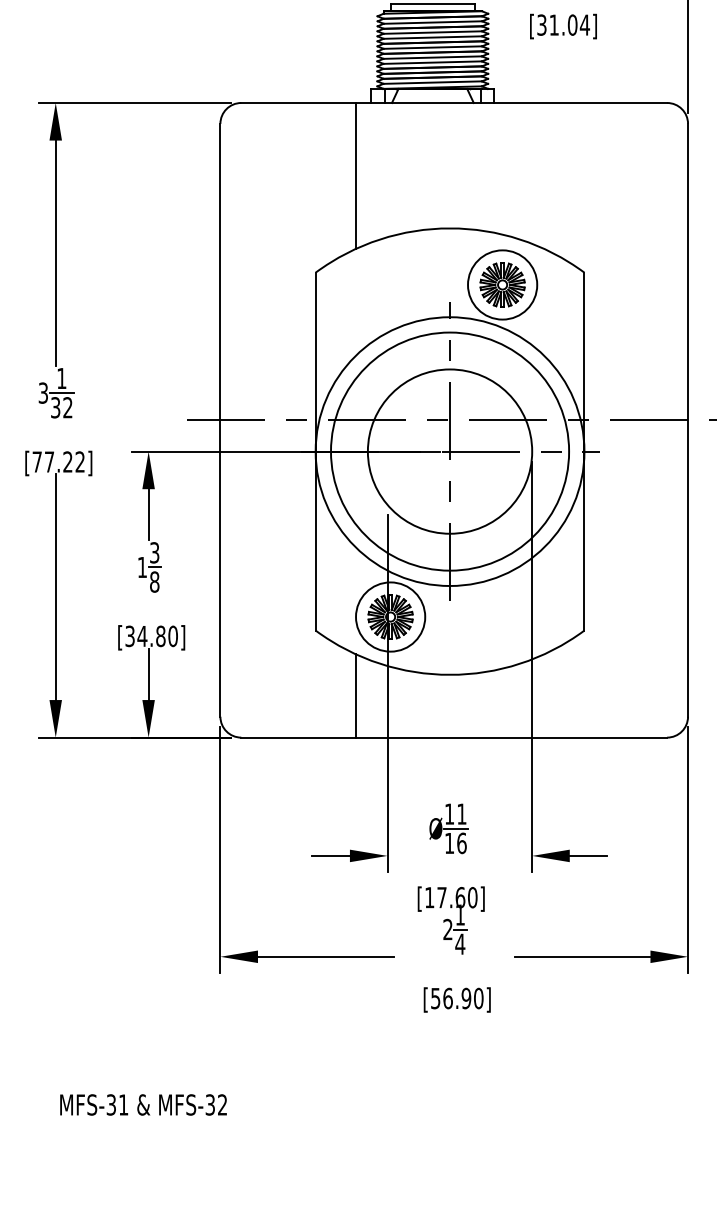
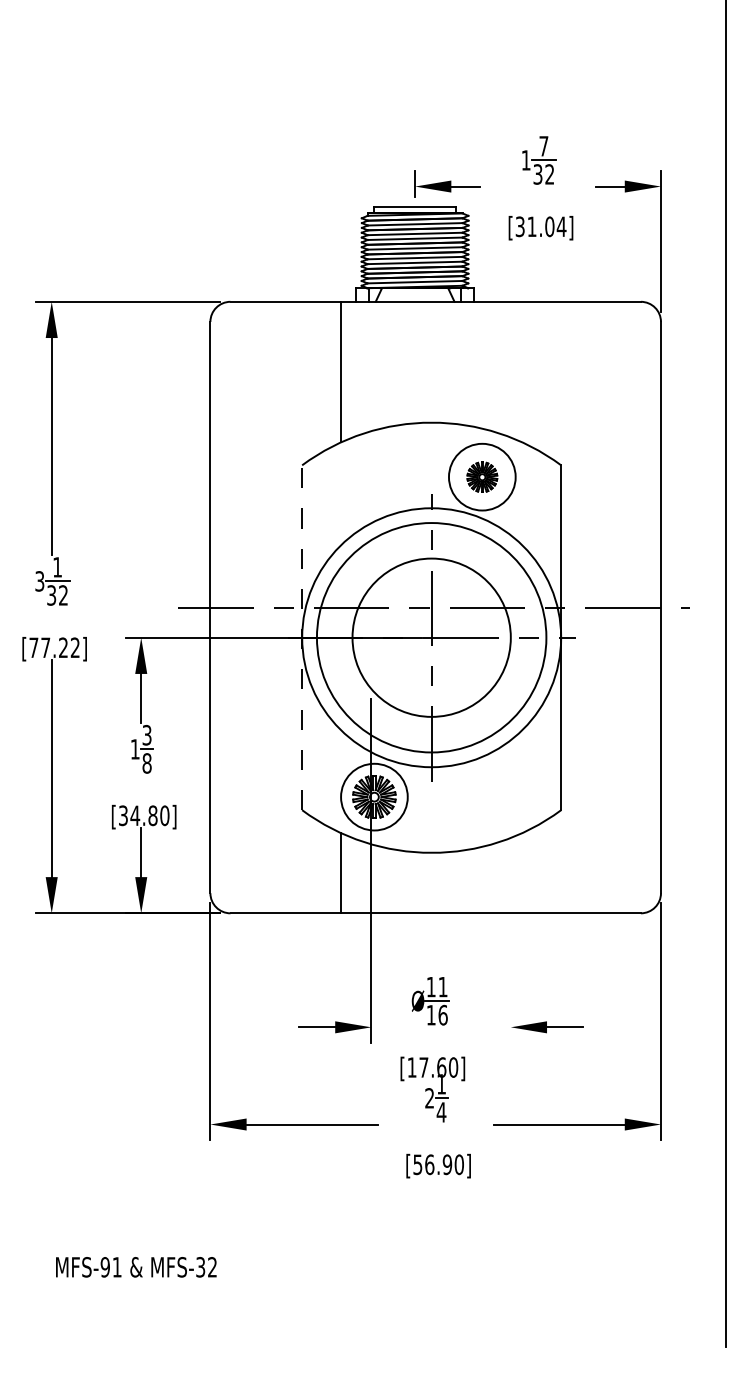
part: (502, 285) -> (482, 477), size x0.7
line: (315, 451) -> (302, 637), solid -> dashed
line: (531, 667) -> (510, 845), removed
text: (110, 1105) -> (104, 1267), MFS-31 -> MFS-91

